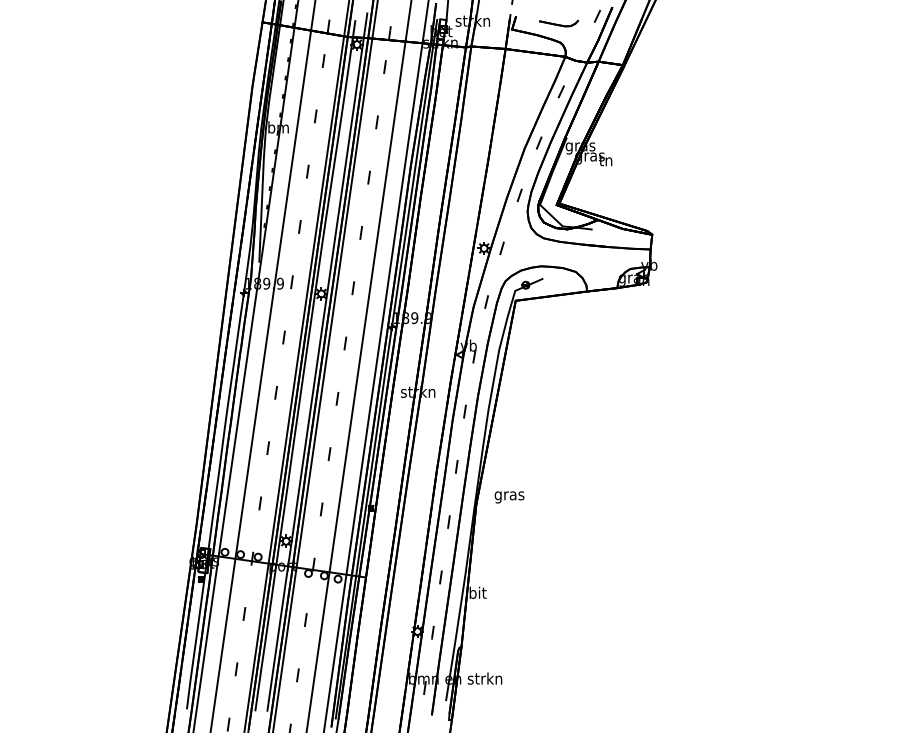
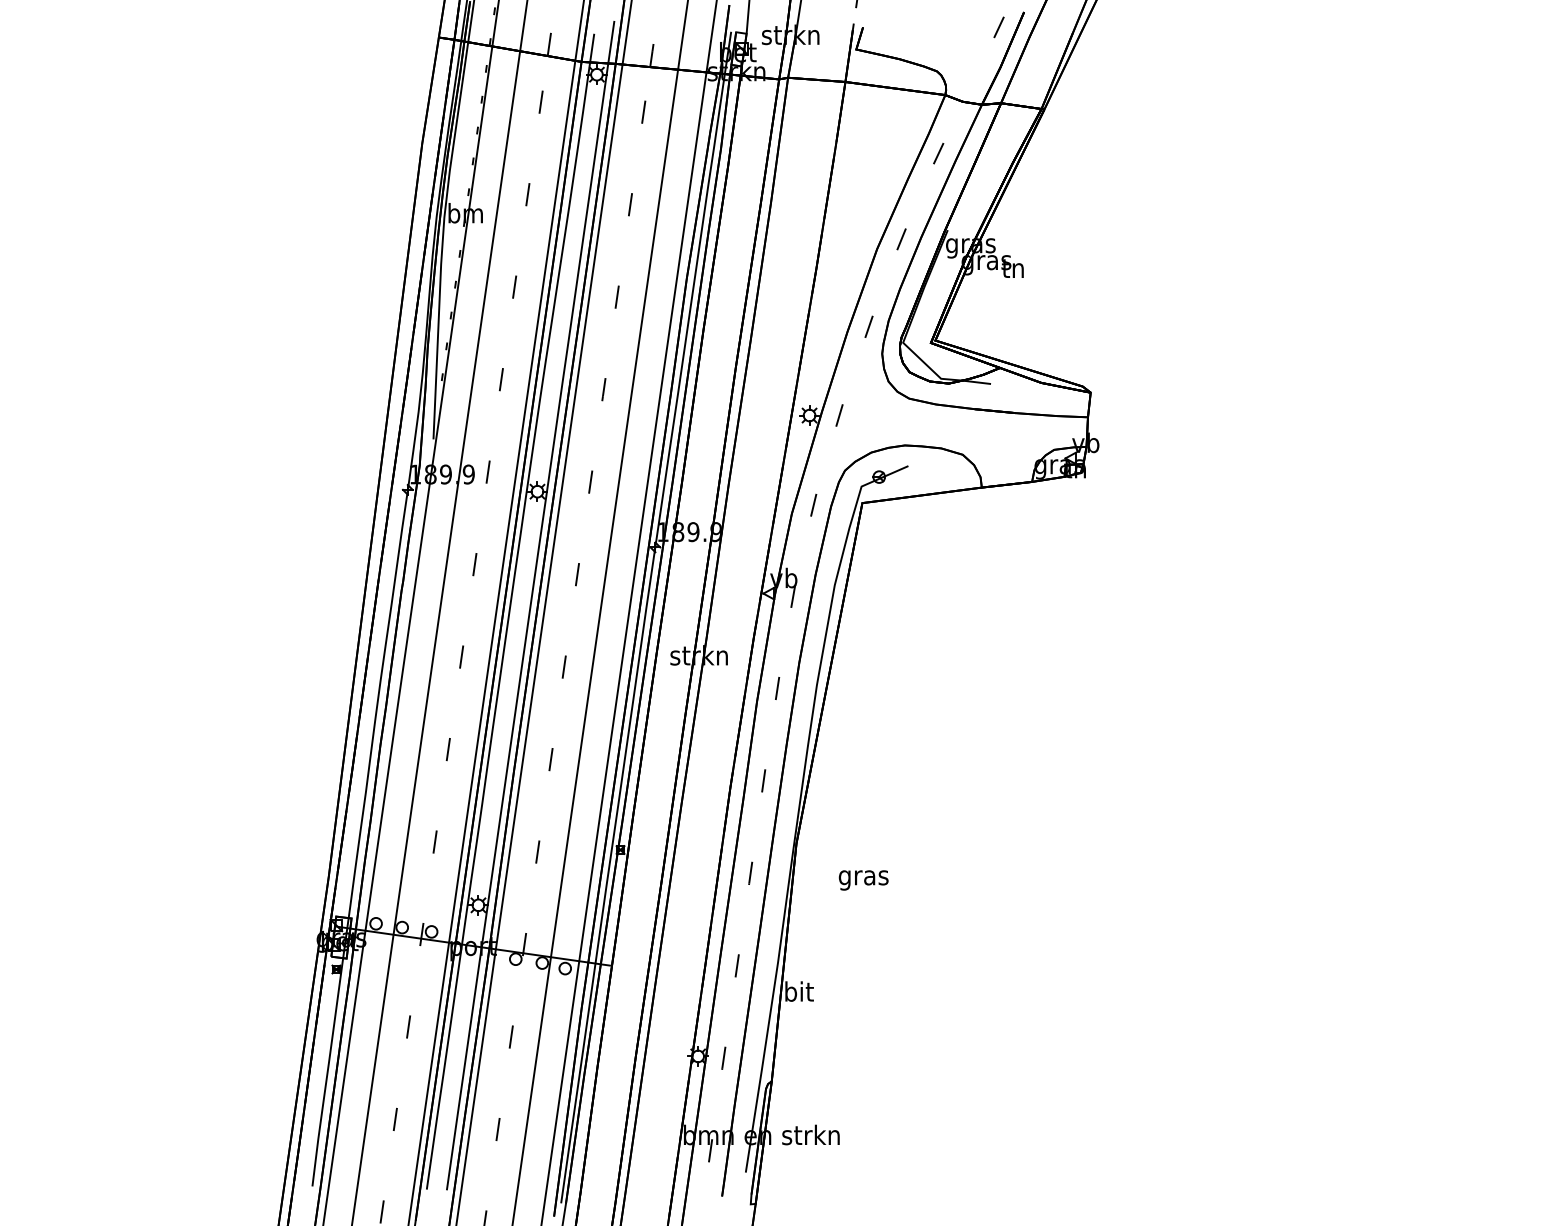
part: (558, 23) -> (933, 39), removed
text: (509, 497) -> (863, 880), moved

